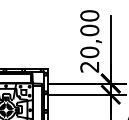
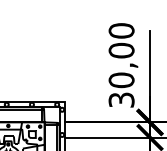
text: (89, 66) -> (121, 99), 20,00 -> 30,00

